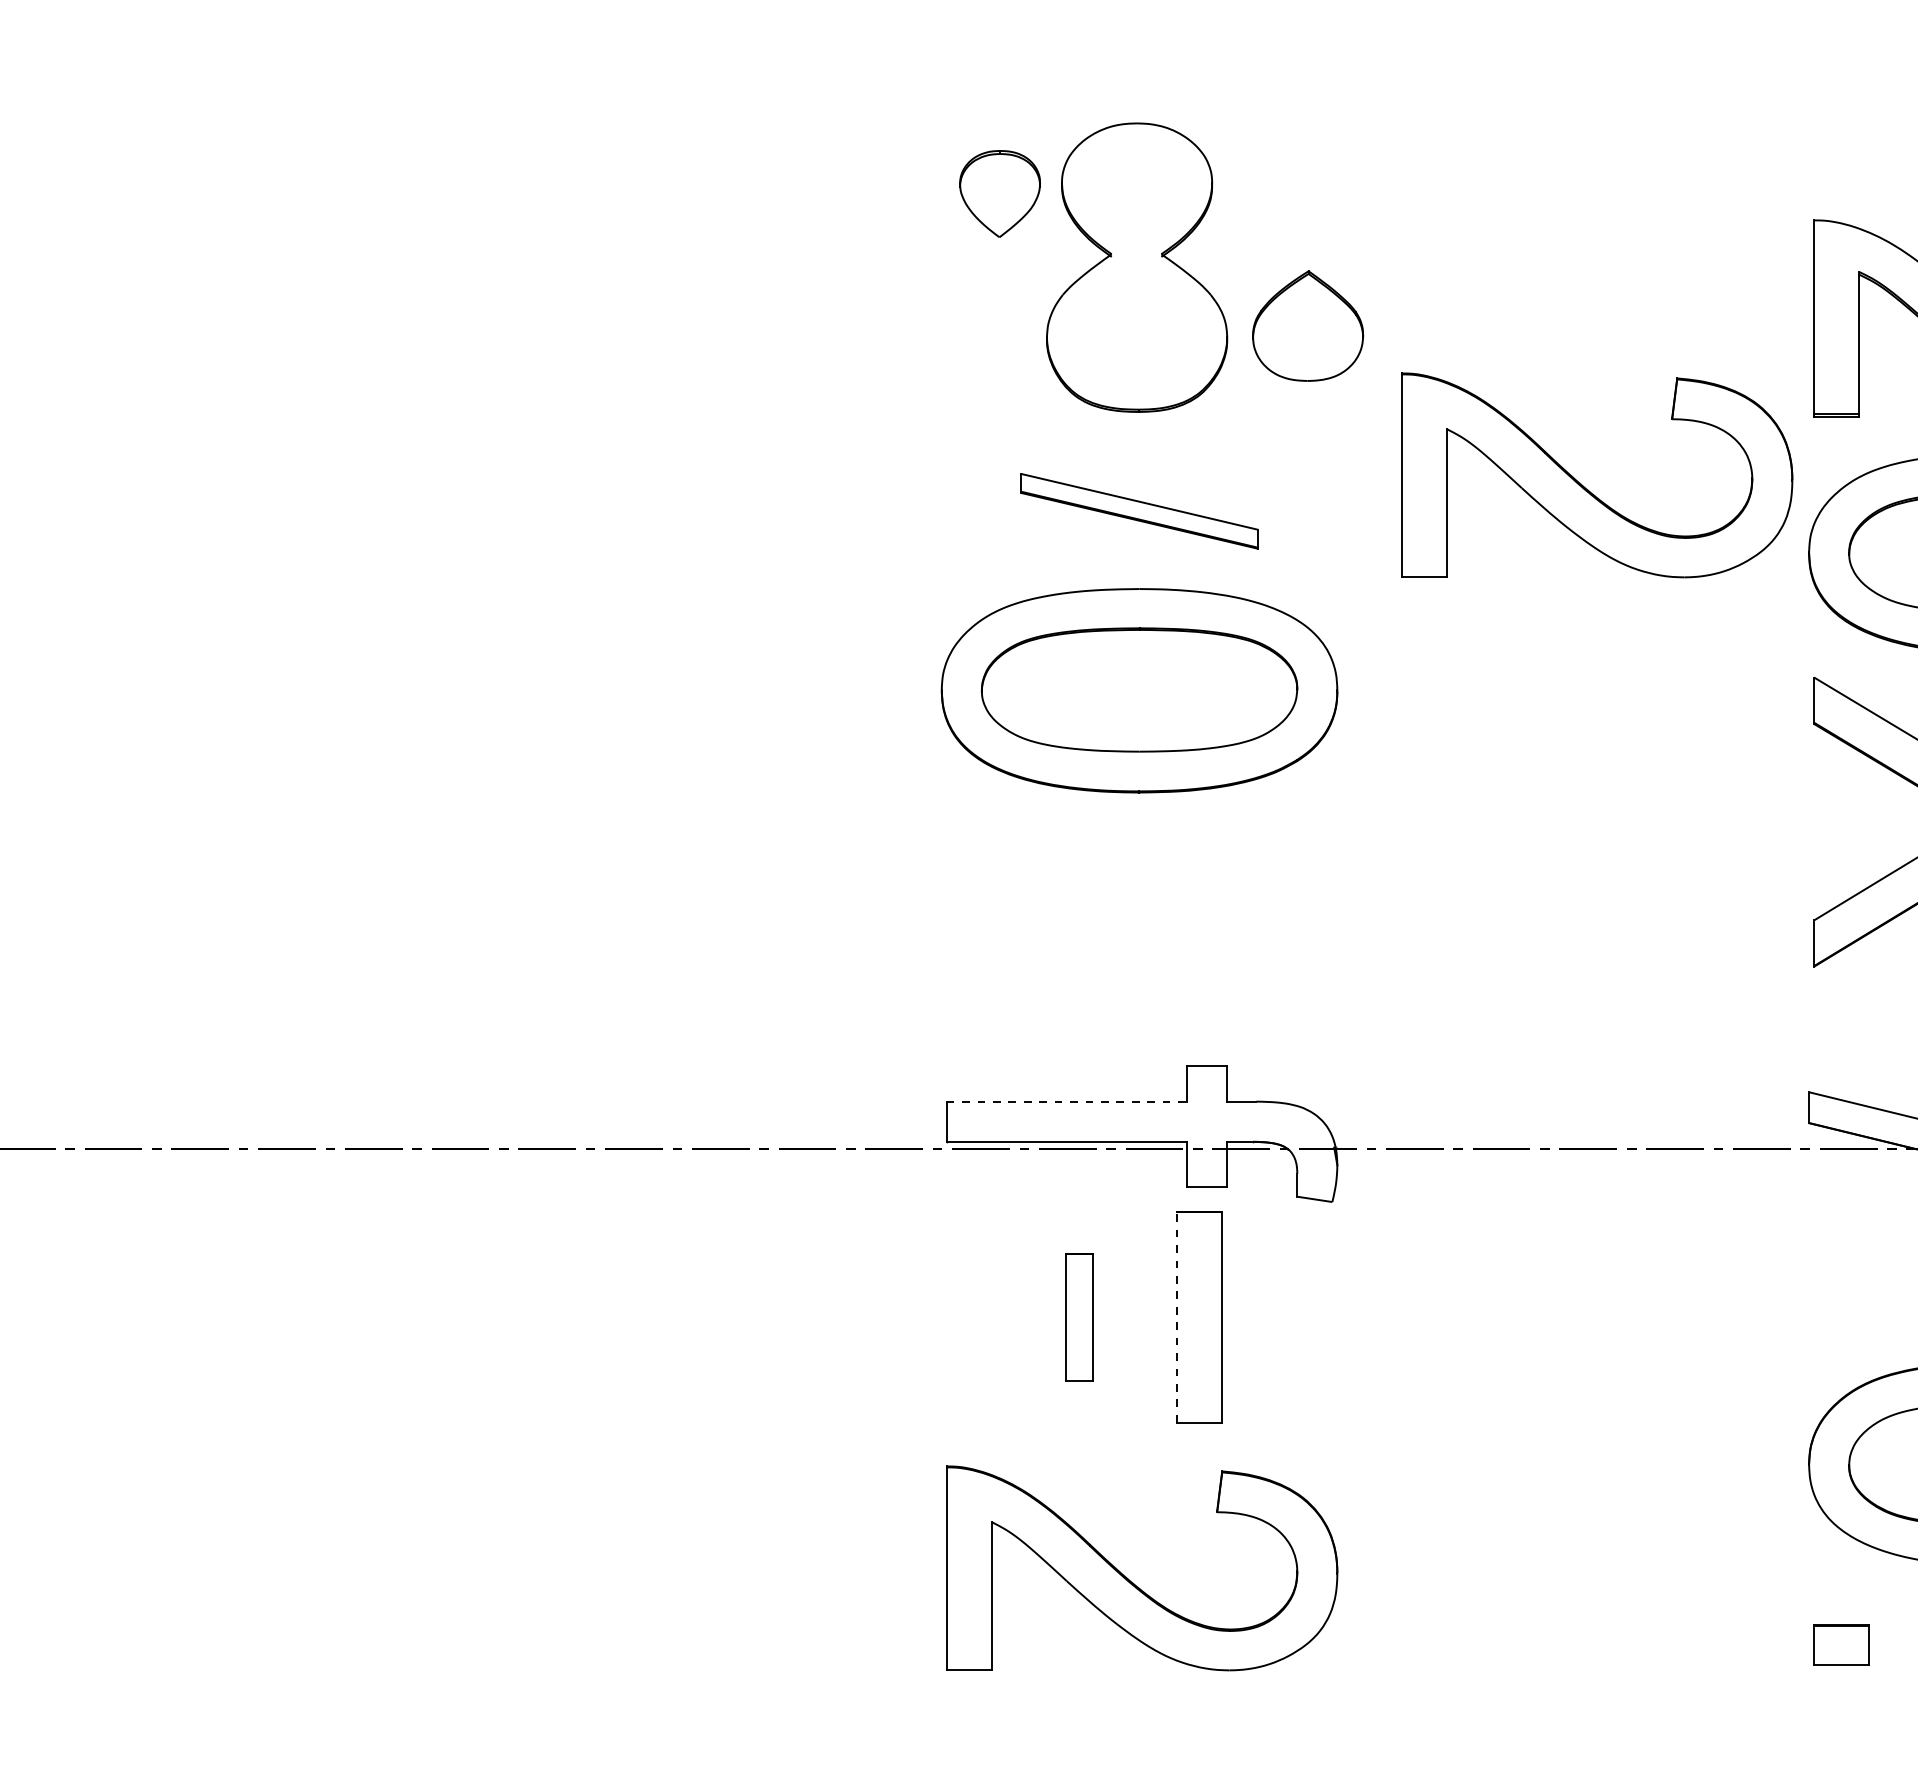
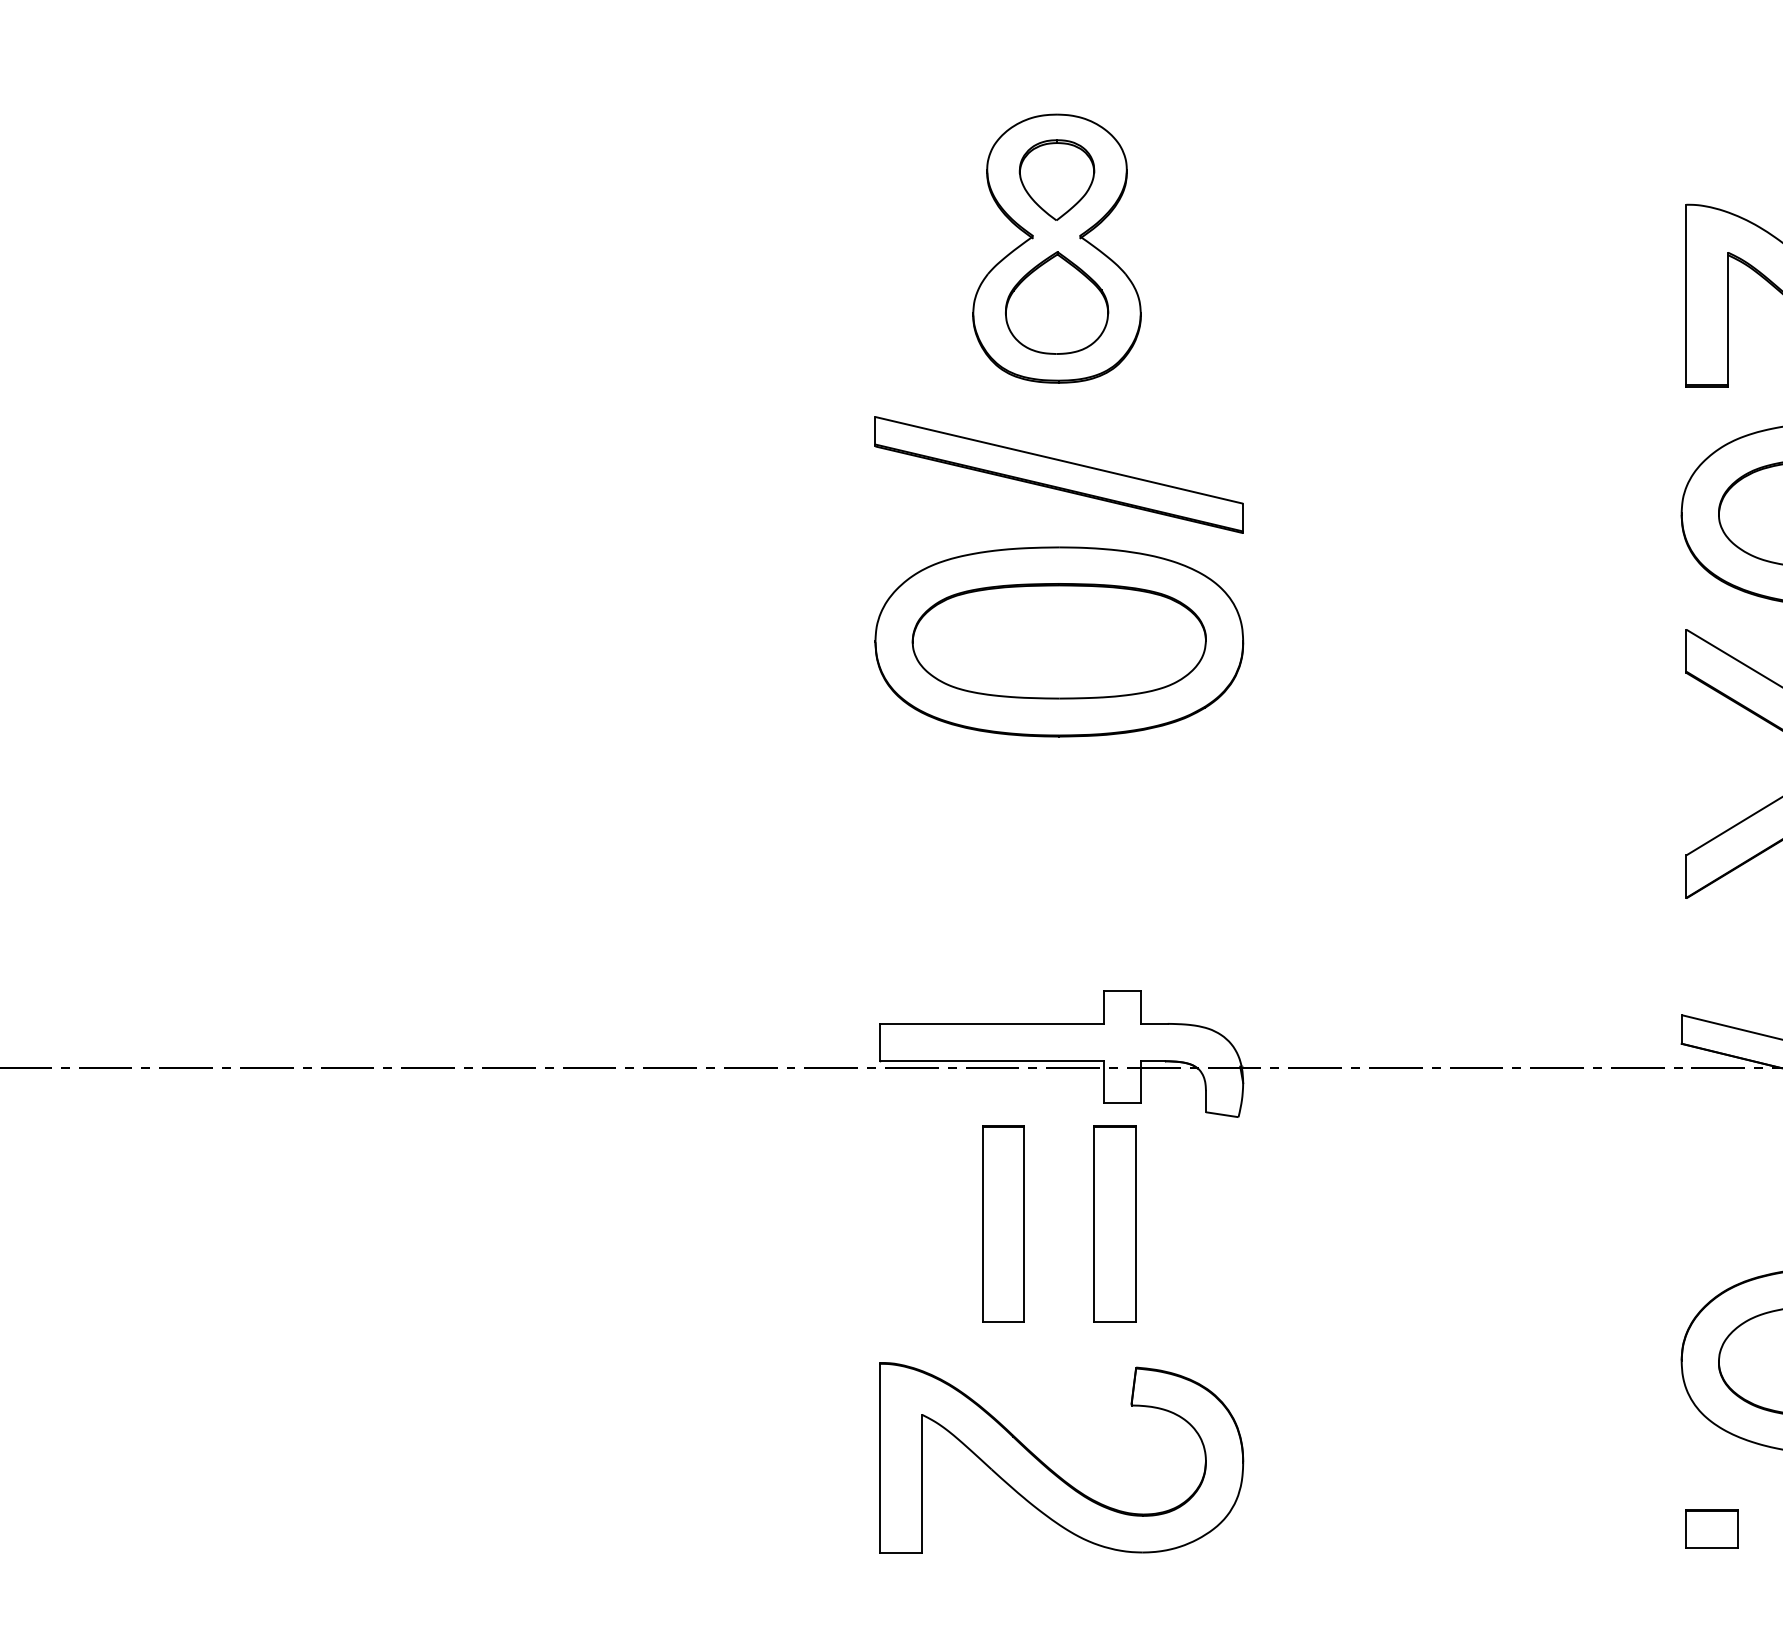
part: (999, 193) -> (1056, 179), moved
part: (1308, 325) -> (1057, 302), moved
part: (1588, 489) -> (1476, 454), removed
part: (1139, 511) -> (1059, 475), size x1.67
line: (1067, 1101) -> (992, 1023), dashed -> solid
line: (1177, 1316) -> (1094, 1223), dashed -> solid
part: (1079, 1317) -> (1003, 1224), size x1.67

